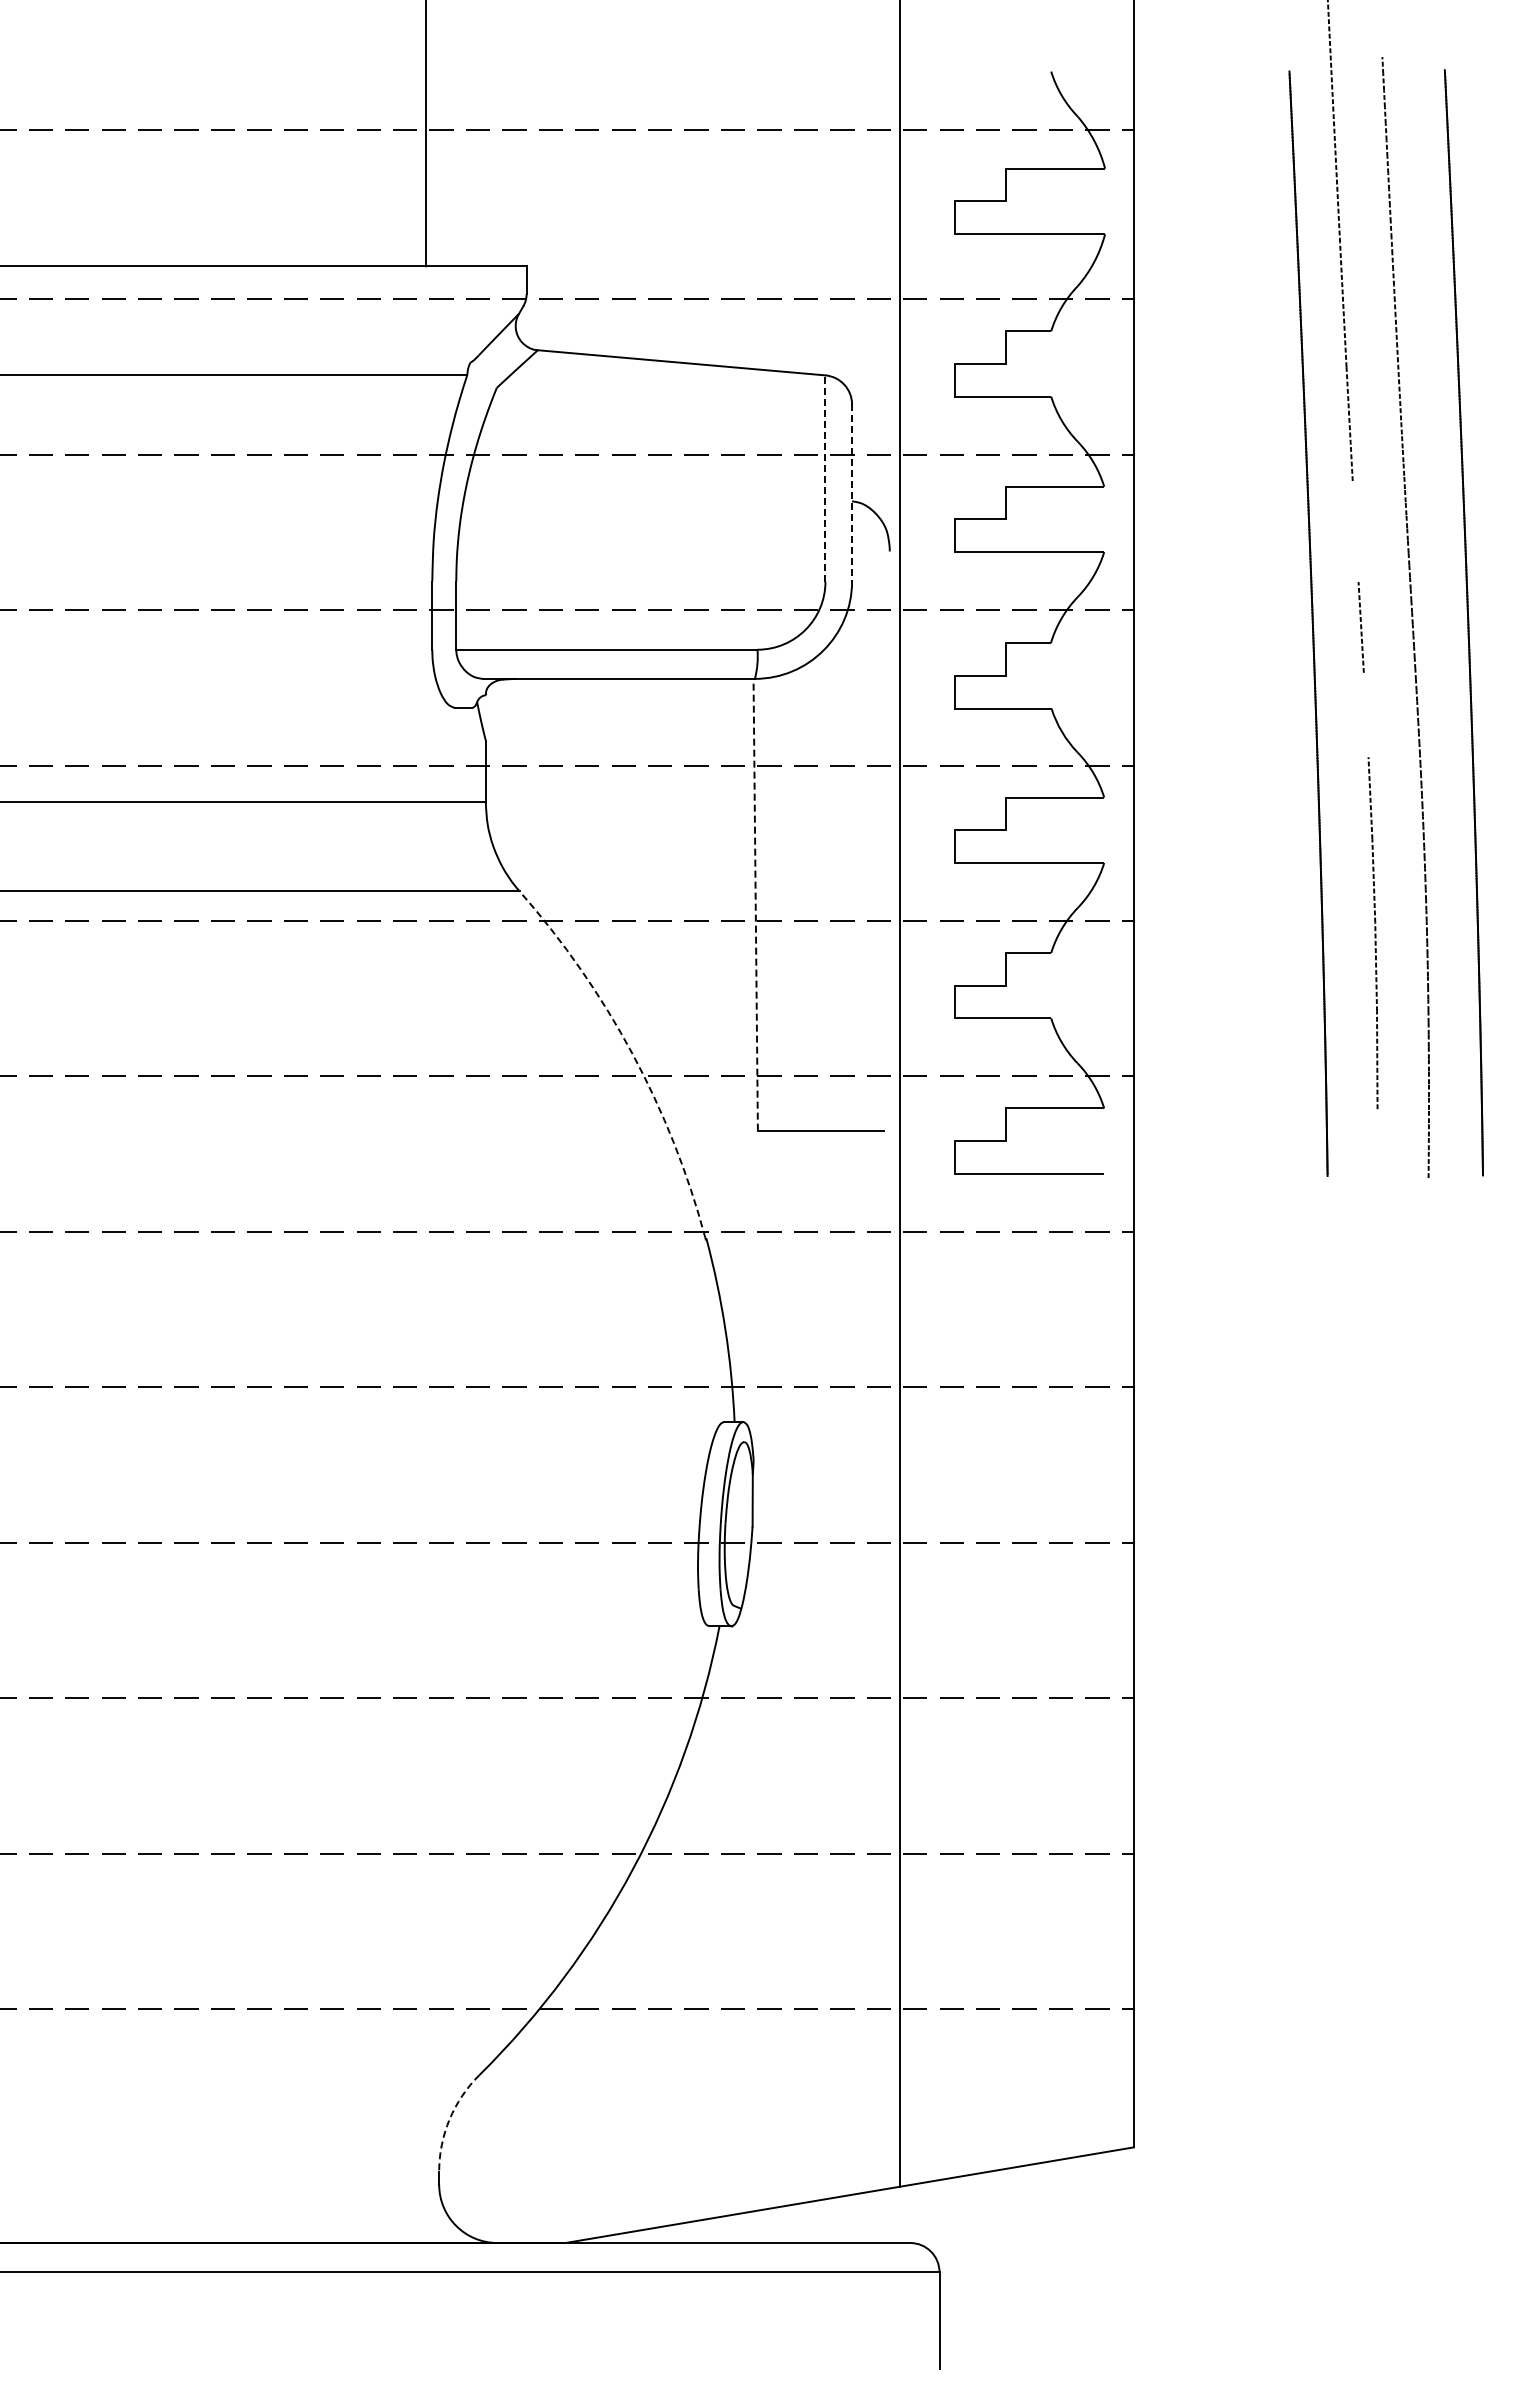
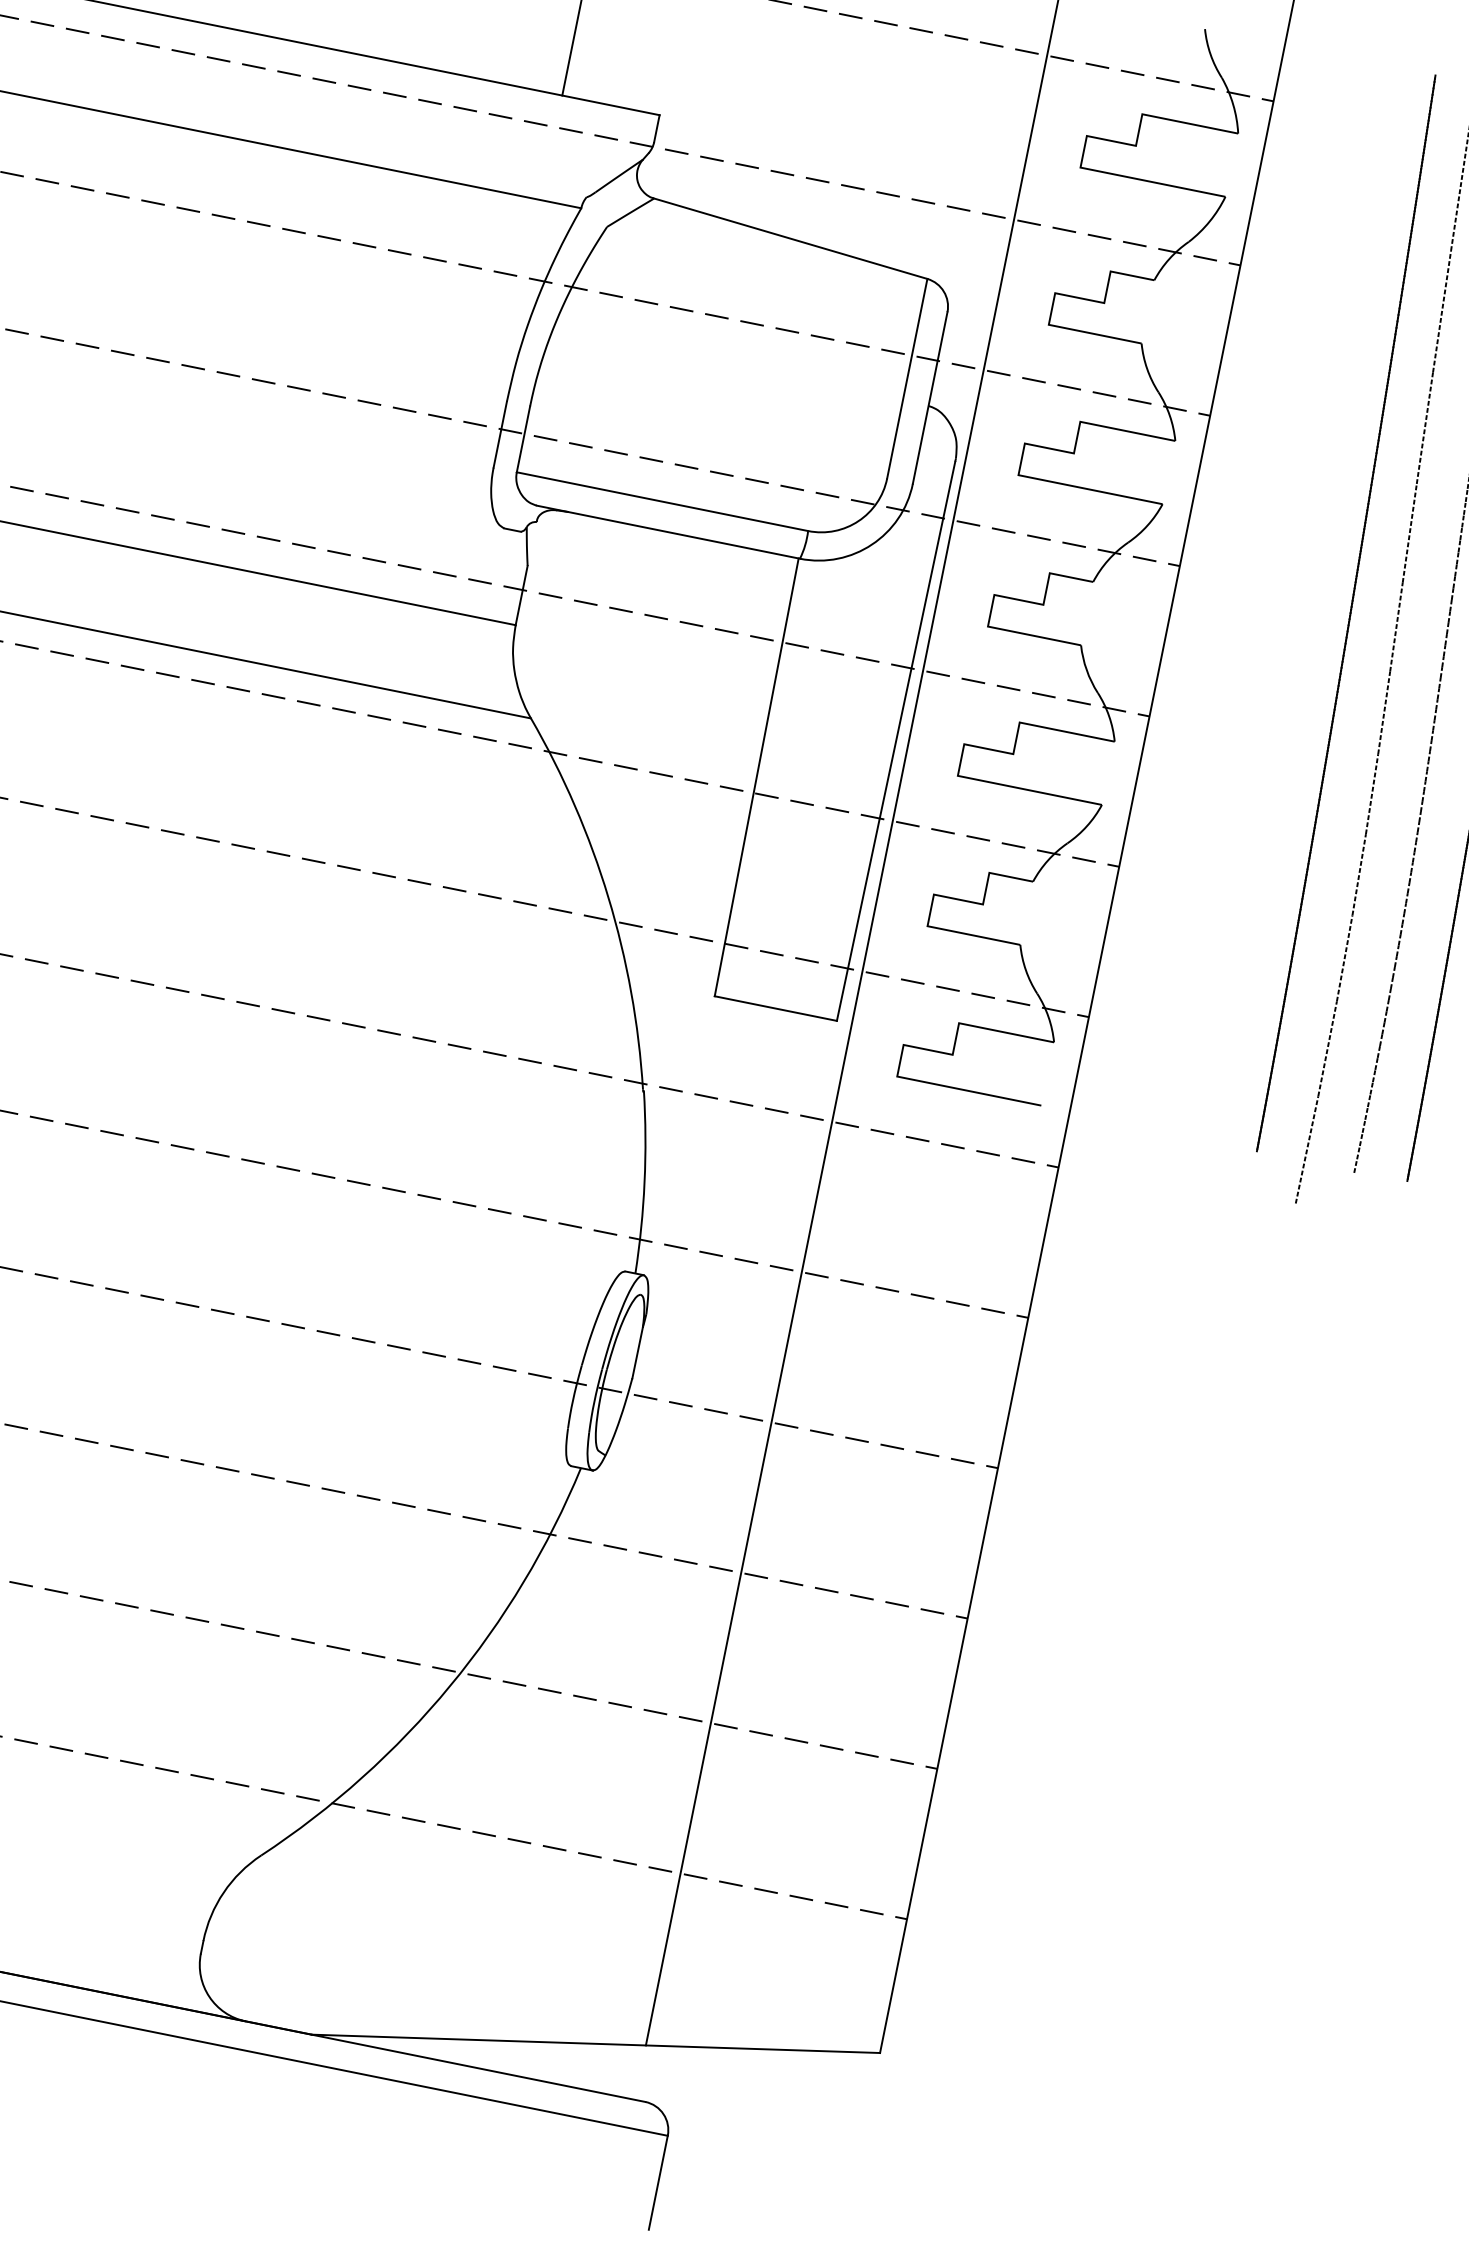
line: (825, 478) -> (907, 378), dashed -> solid
line: (852, 493) -> (930, 398), dashed -> solid
line: (1355, 531) -> (1409, 533), added
line: (1365, 714) -> (1383, 712), added
line: (886, 840) -> (895, 740), added
line: (755, 904) -> (756, 777), dashed -> solid
arc: (632, 1053) -> (608, 897), dashed -> solid
line: (1376, 1164) -> (1306, 1149), added
arc: (449, 2119) -> (223, 1892), dashed -> solid

